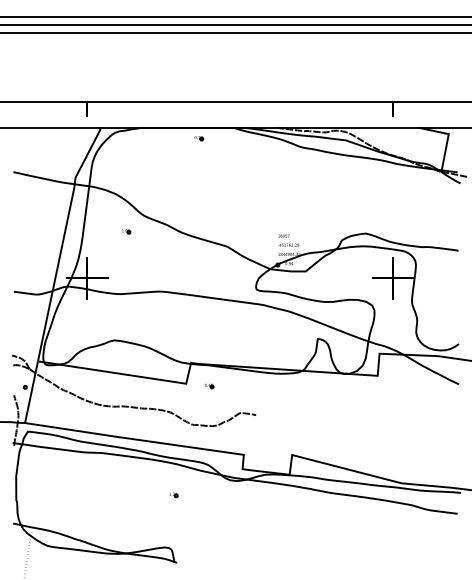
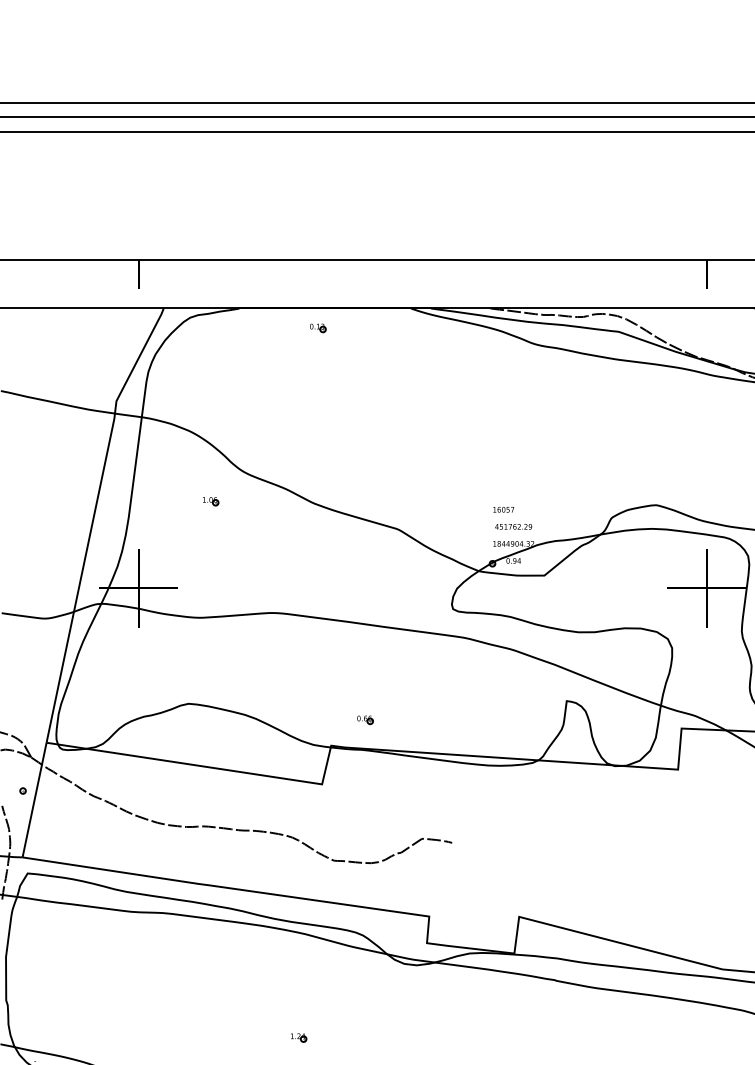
part: (199, 138) -> (318, 328), moved
part: (209, 386) -> (365, 720), moved
part: (173, 495) -> (298, 1038), moved

